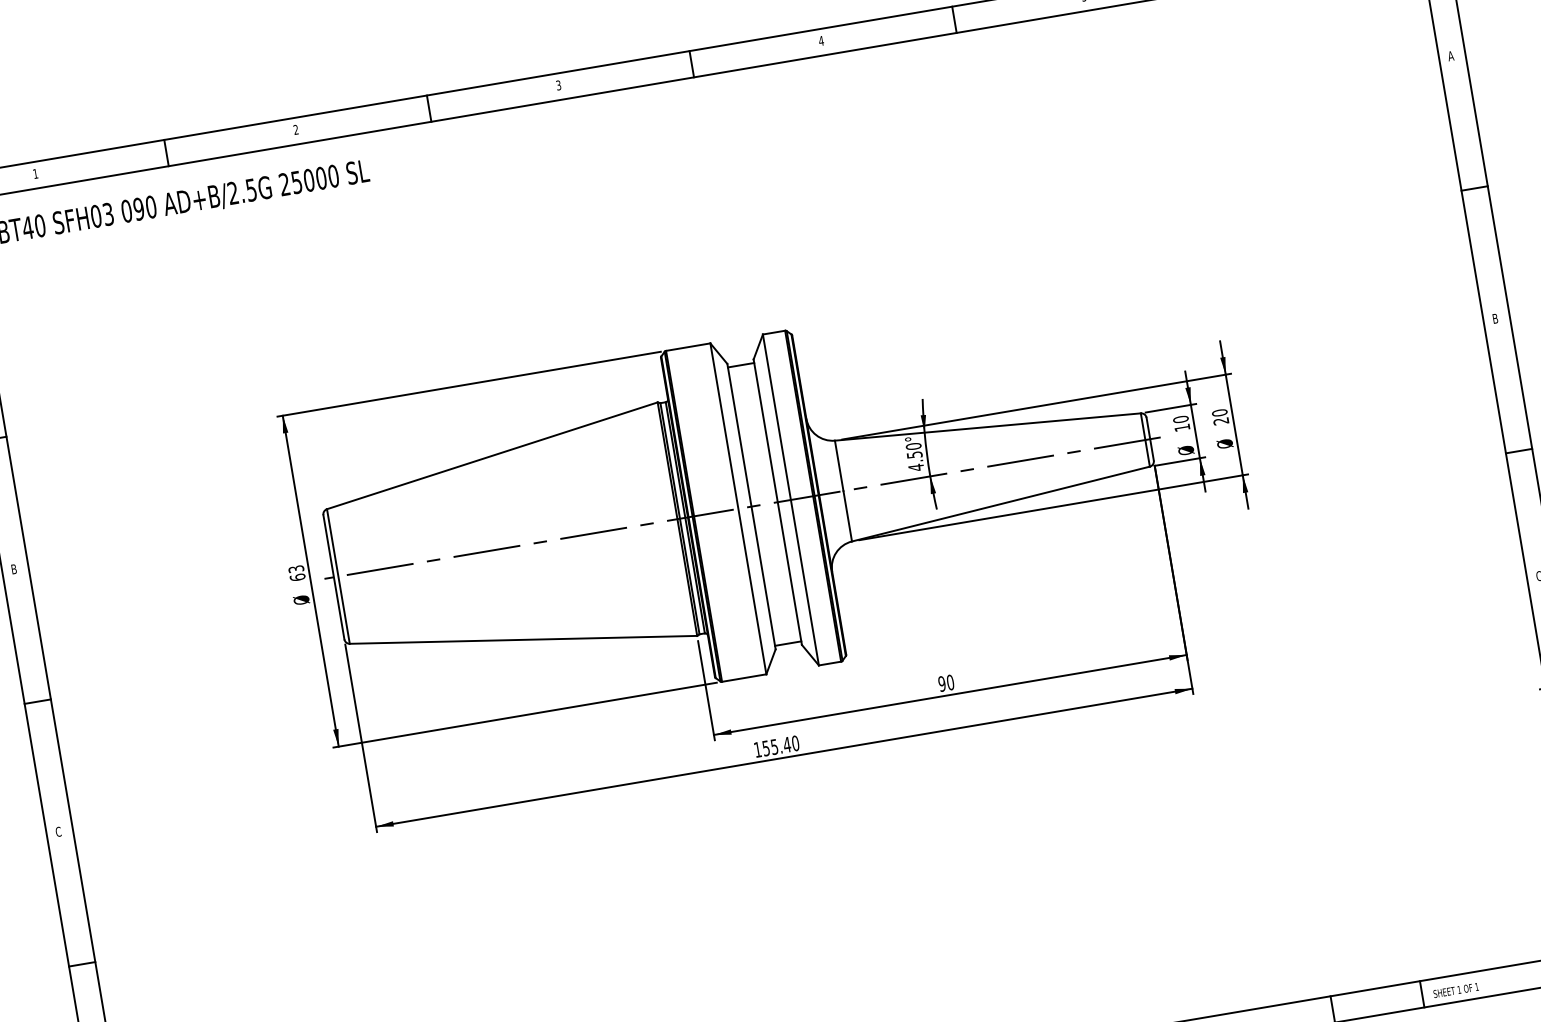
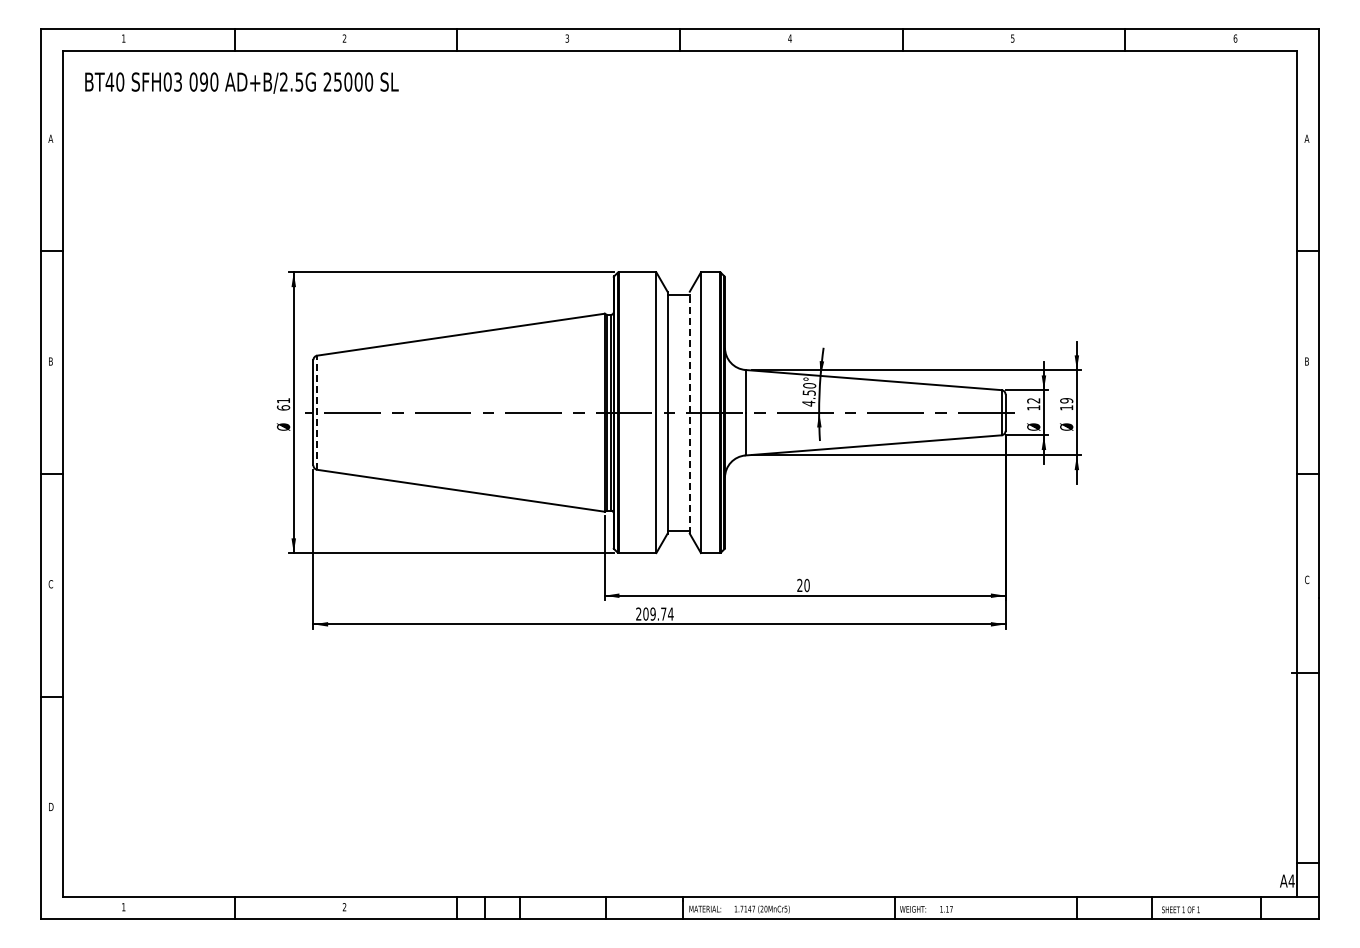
text: (1220, 417) -> (1066, 404), 20 -> 19
text: (1180, 419) -> (1033, 400), 10 -> 12
line: (777, 501) -> (689, 412), solid -> dashed
text: (296, 568) -> (283, 400), 63 -> 61
line: (338, 576) -> (317, 412), solid -> dashed
text: (941, 684) -> (799, 585), 90 -> 20
text: (776, 745) -> (654, 613), 155.40 -> 209.74

